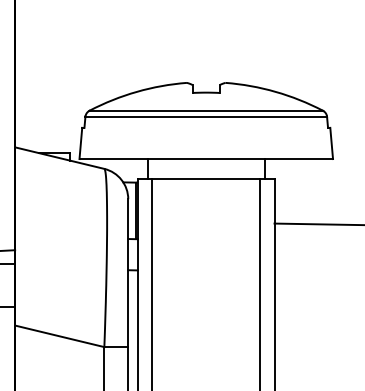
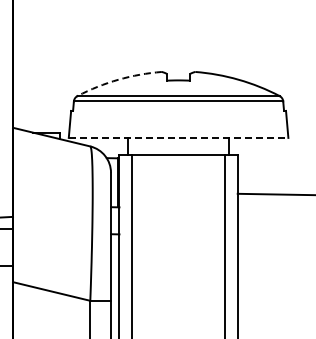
arc: (136, 91) -> (118, 79), solid -> dashed
line: (206, 158) -> (178, 137), solid -> dashed

